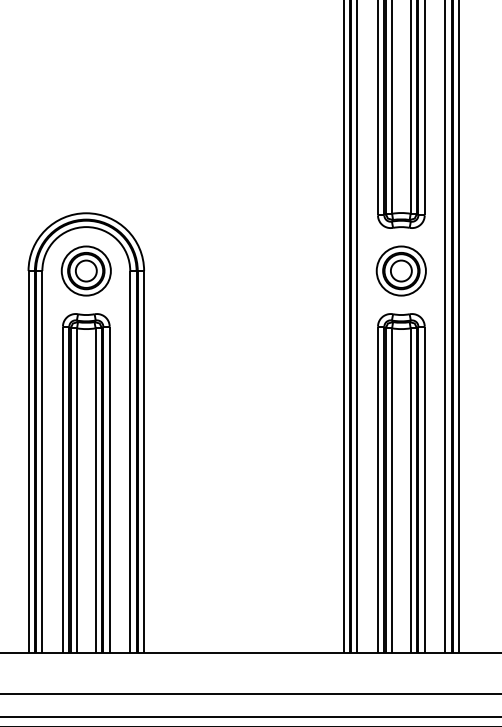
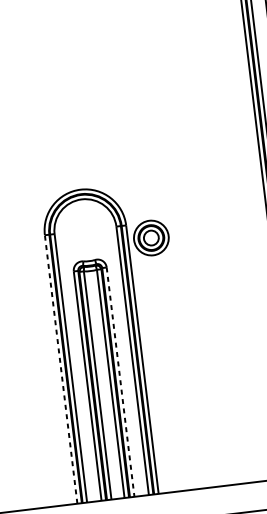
part: (85, 270) -> (150, 237), moved
line: (28, 462) -> (61, 369), solid -> dashed
line: (109, 490) -> (120, 382), solid -> dashed

